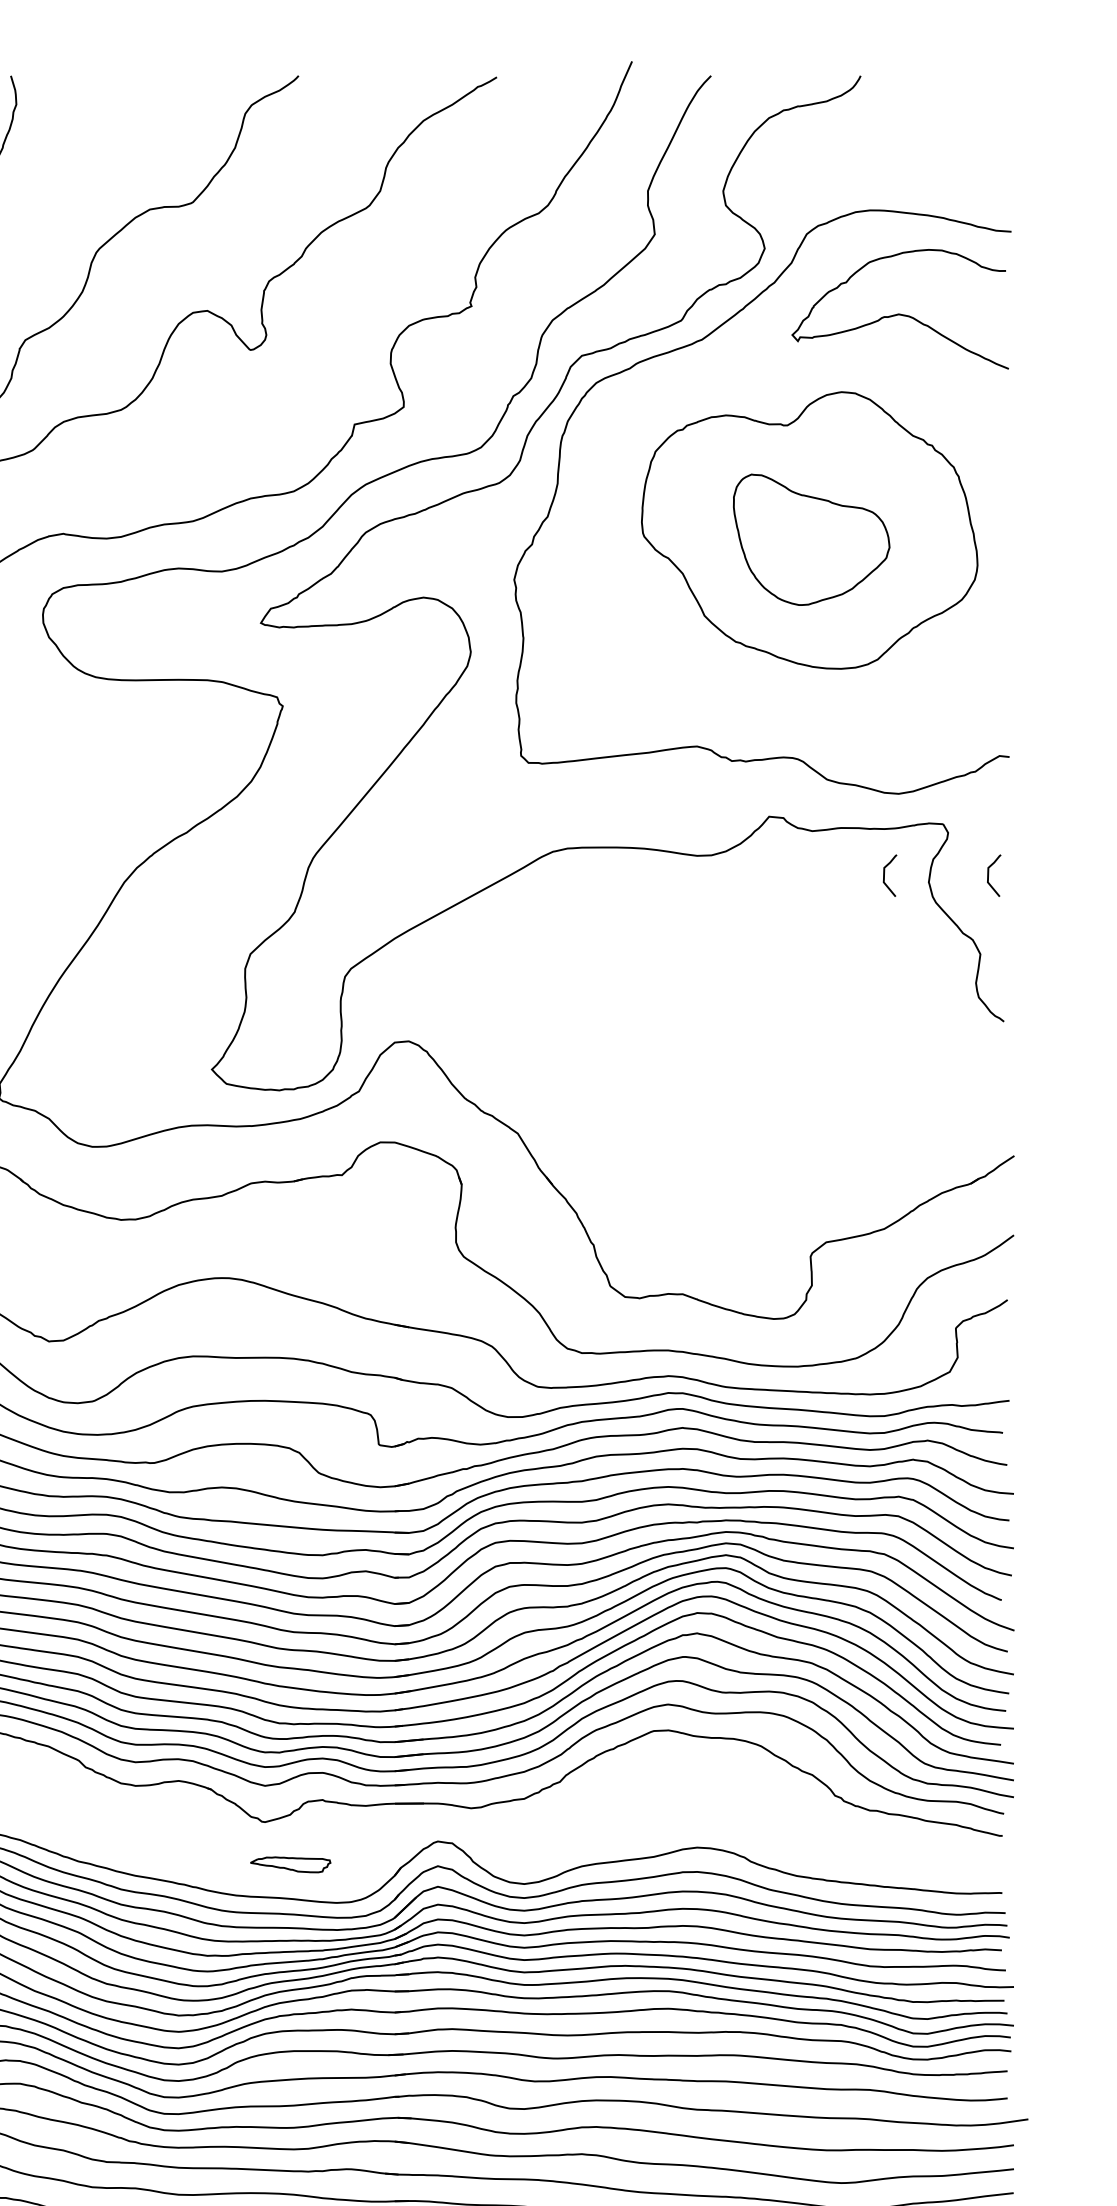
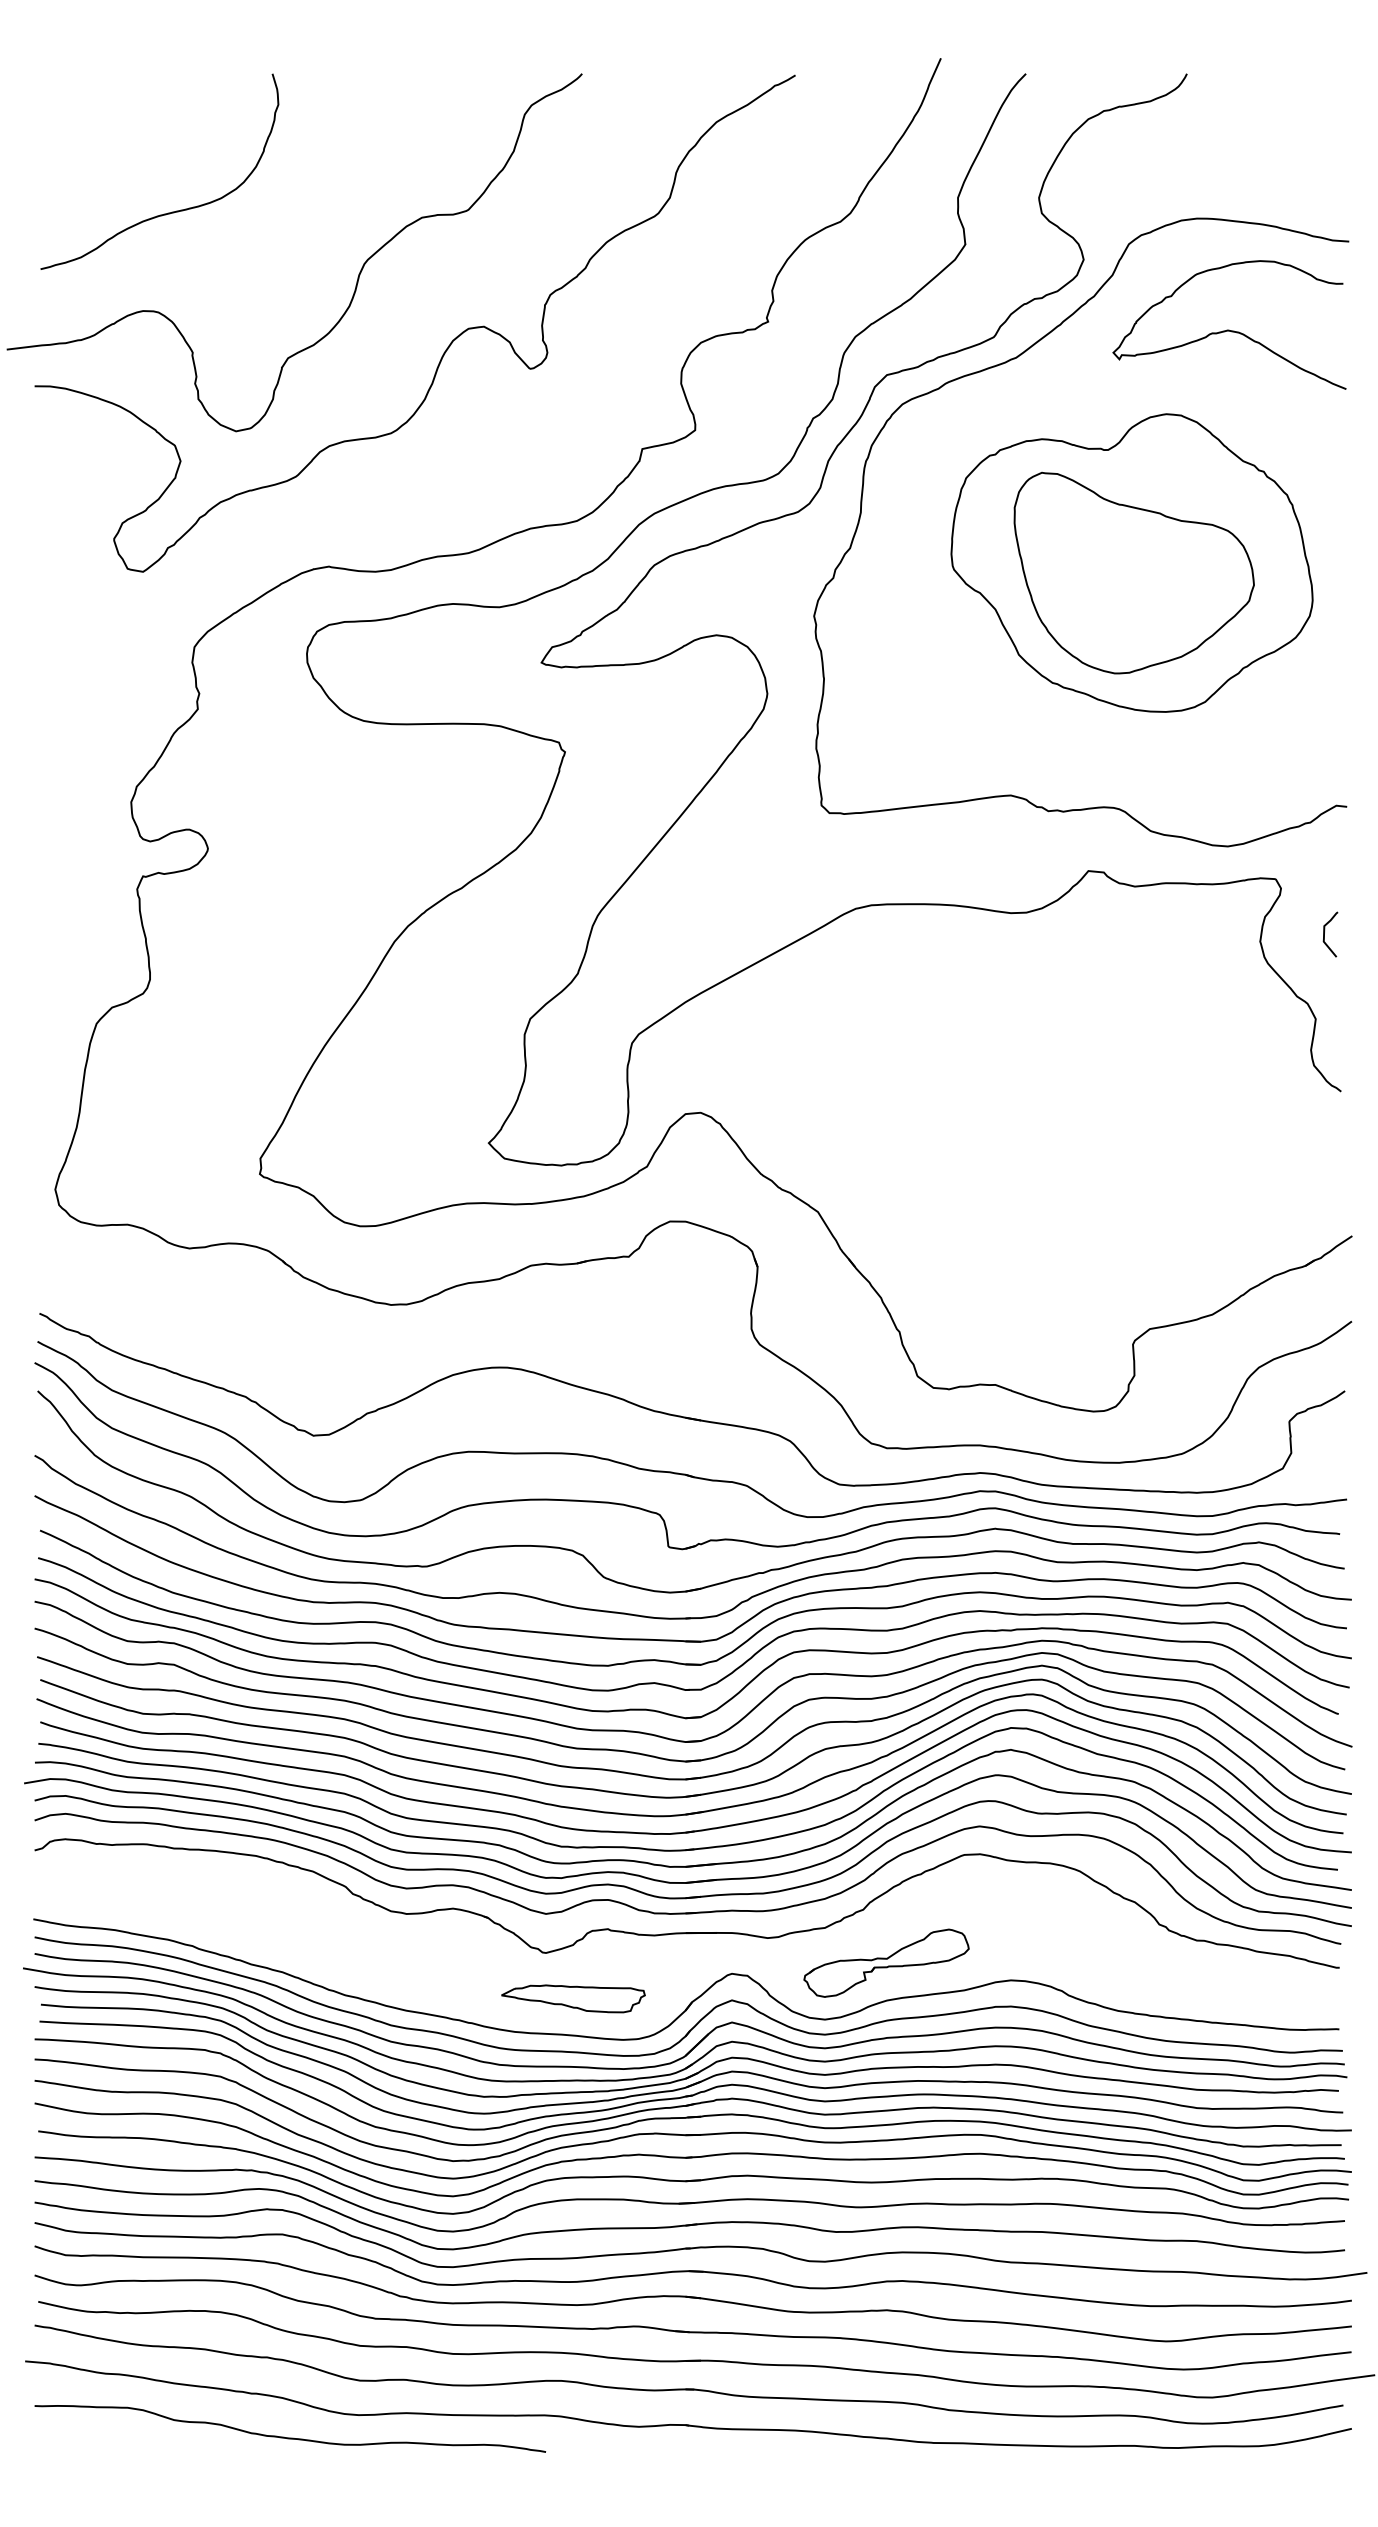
part: (811, 539) -> (1133, 572), size x1.43
curve: (884, 875) -> (1212, 934), removed
part: (581, 1830) -> (886, 1962), added
part: (290, 1864) -> (573, 1998), size x1.67

